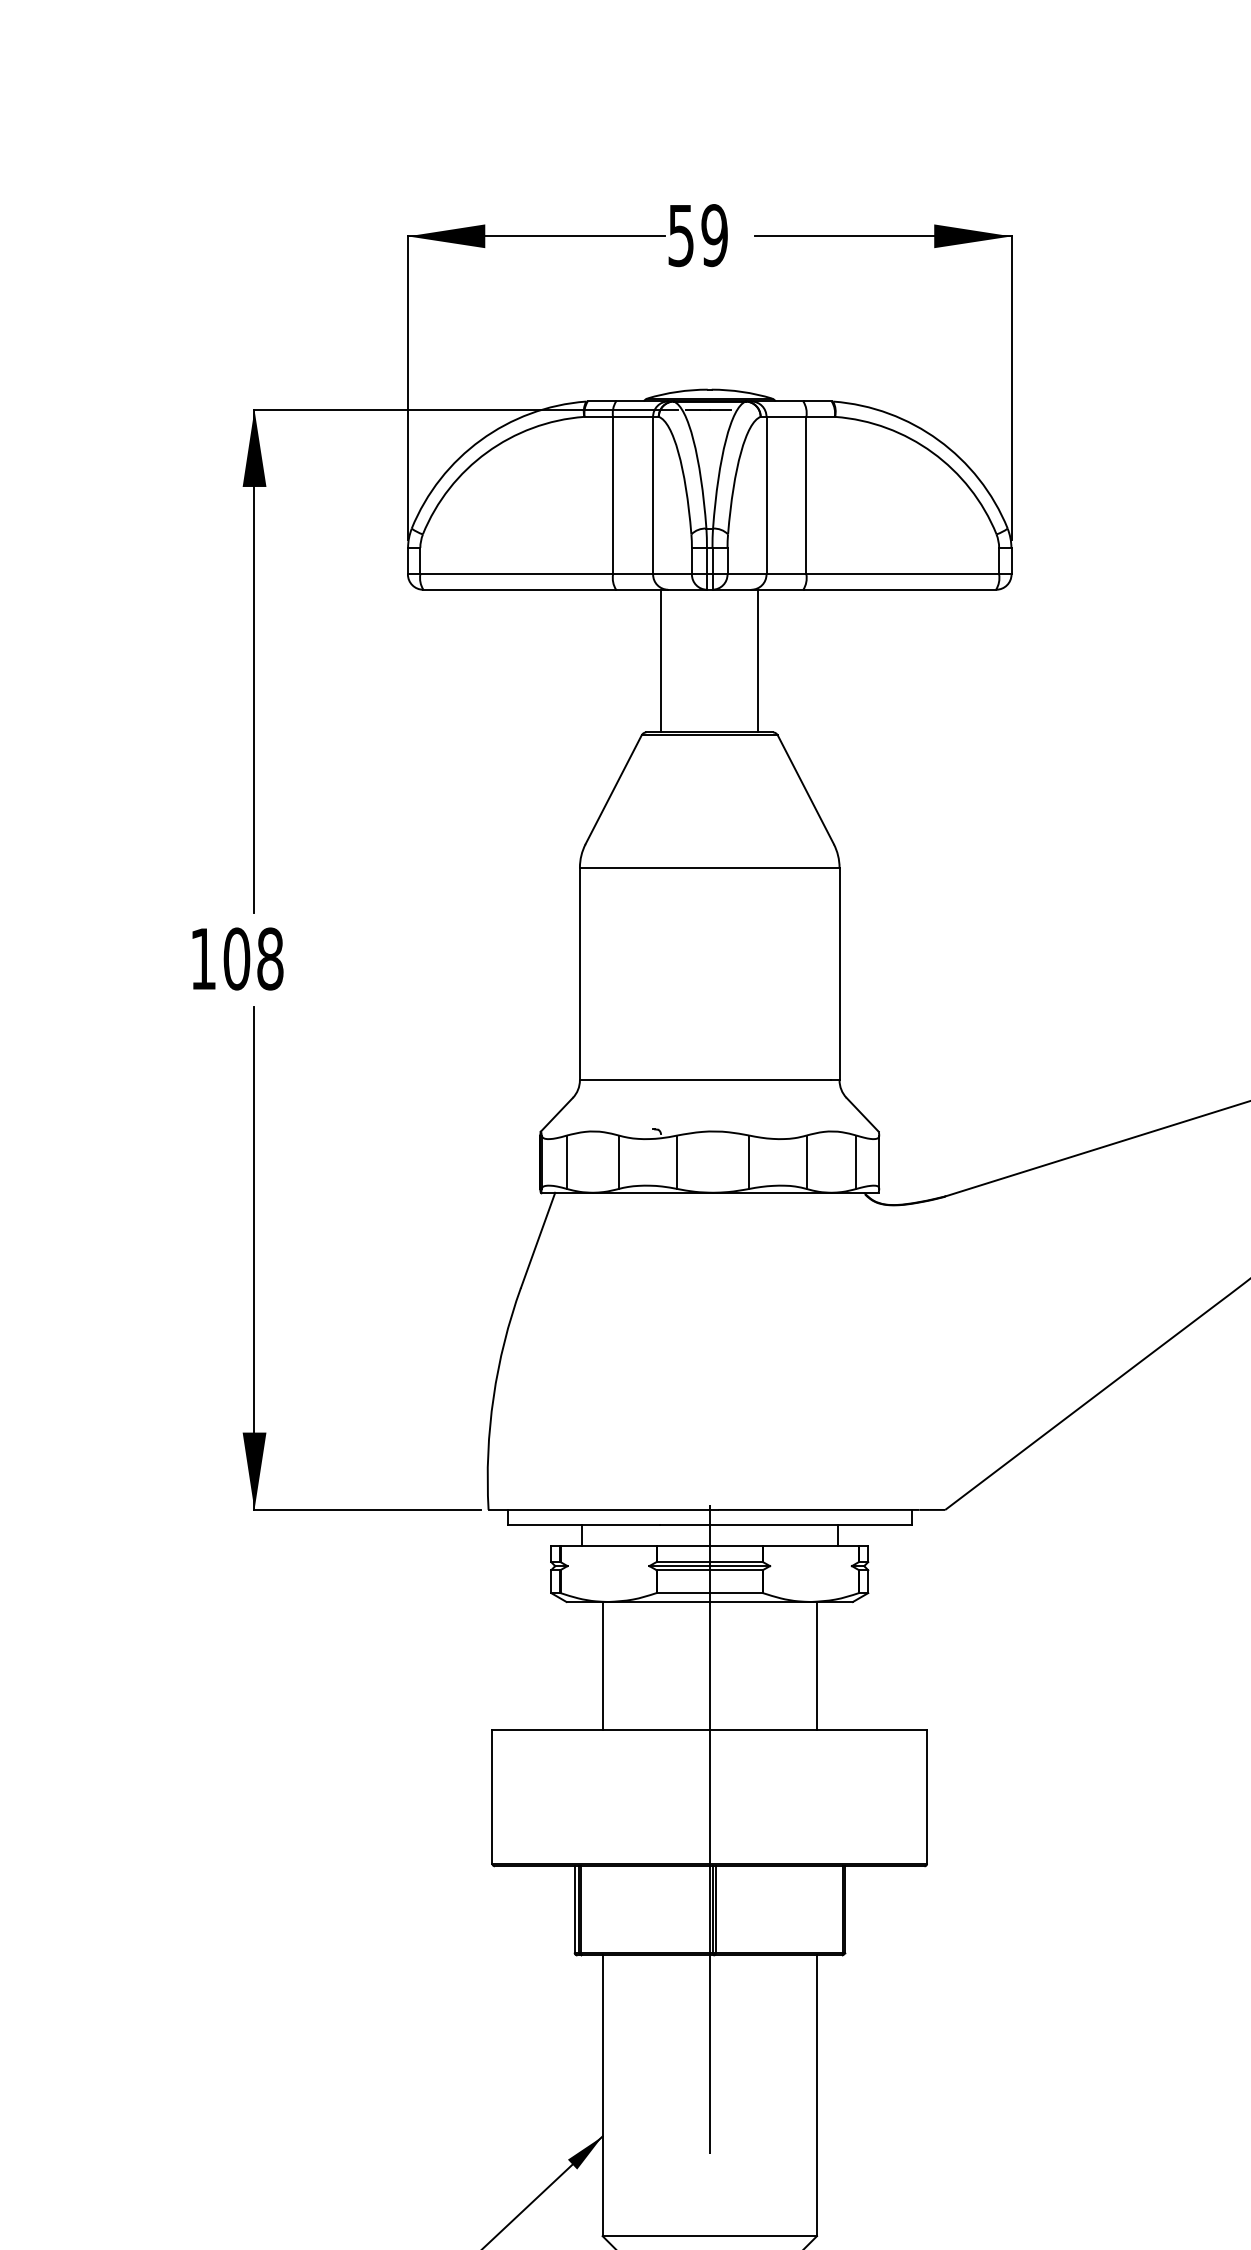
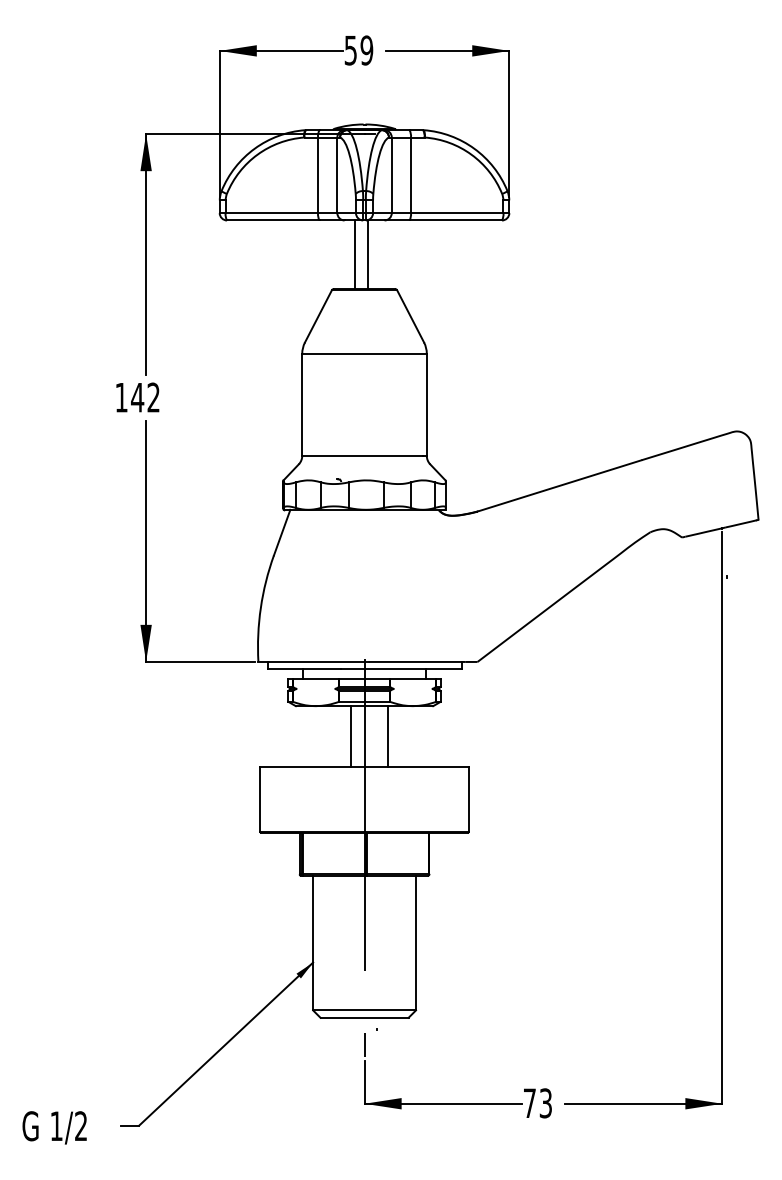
line: (661, 660) -> (368, 254), moved
line: (757, 660) -> (354, 254), moved
text: (253, 958) -> (145, 397), 108 -> 142
line: (603, 1665) -> (351, 736), moved
line: (818, 1665) -> (388, 736), moved

